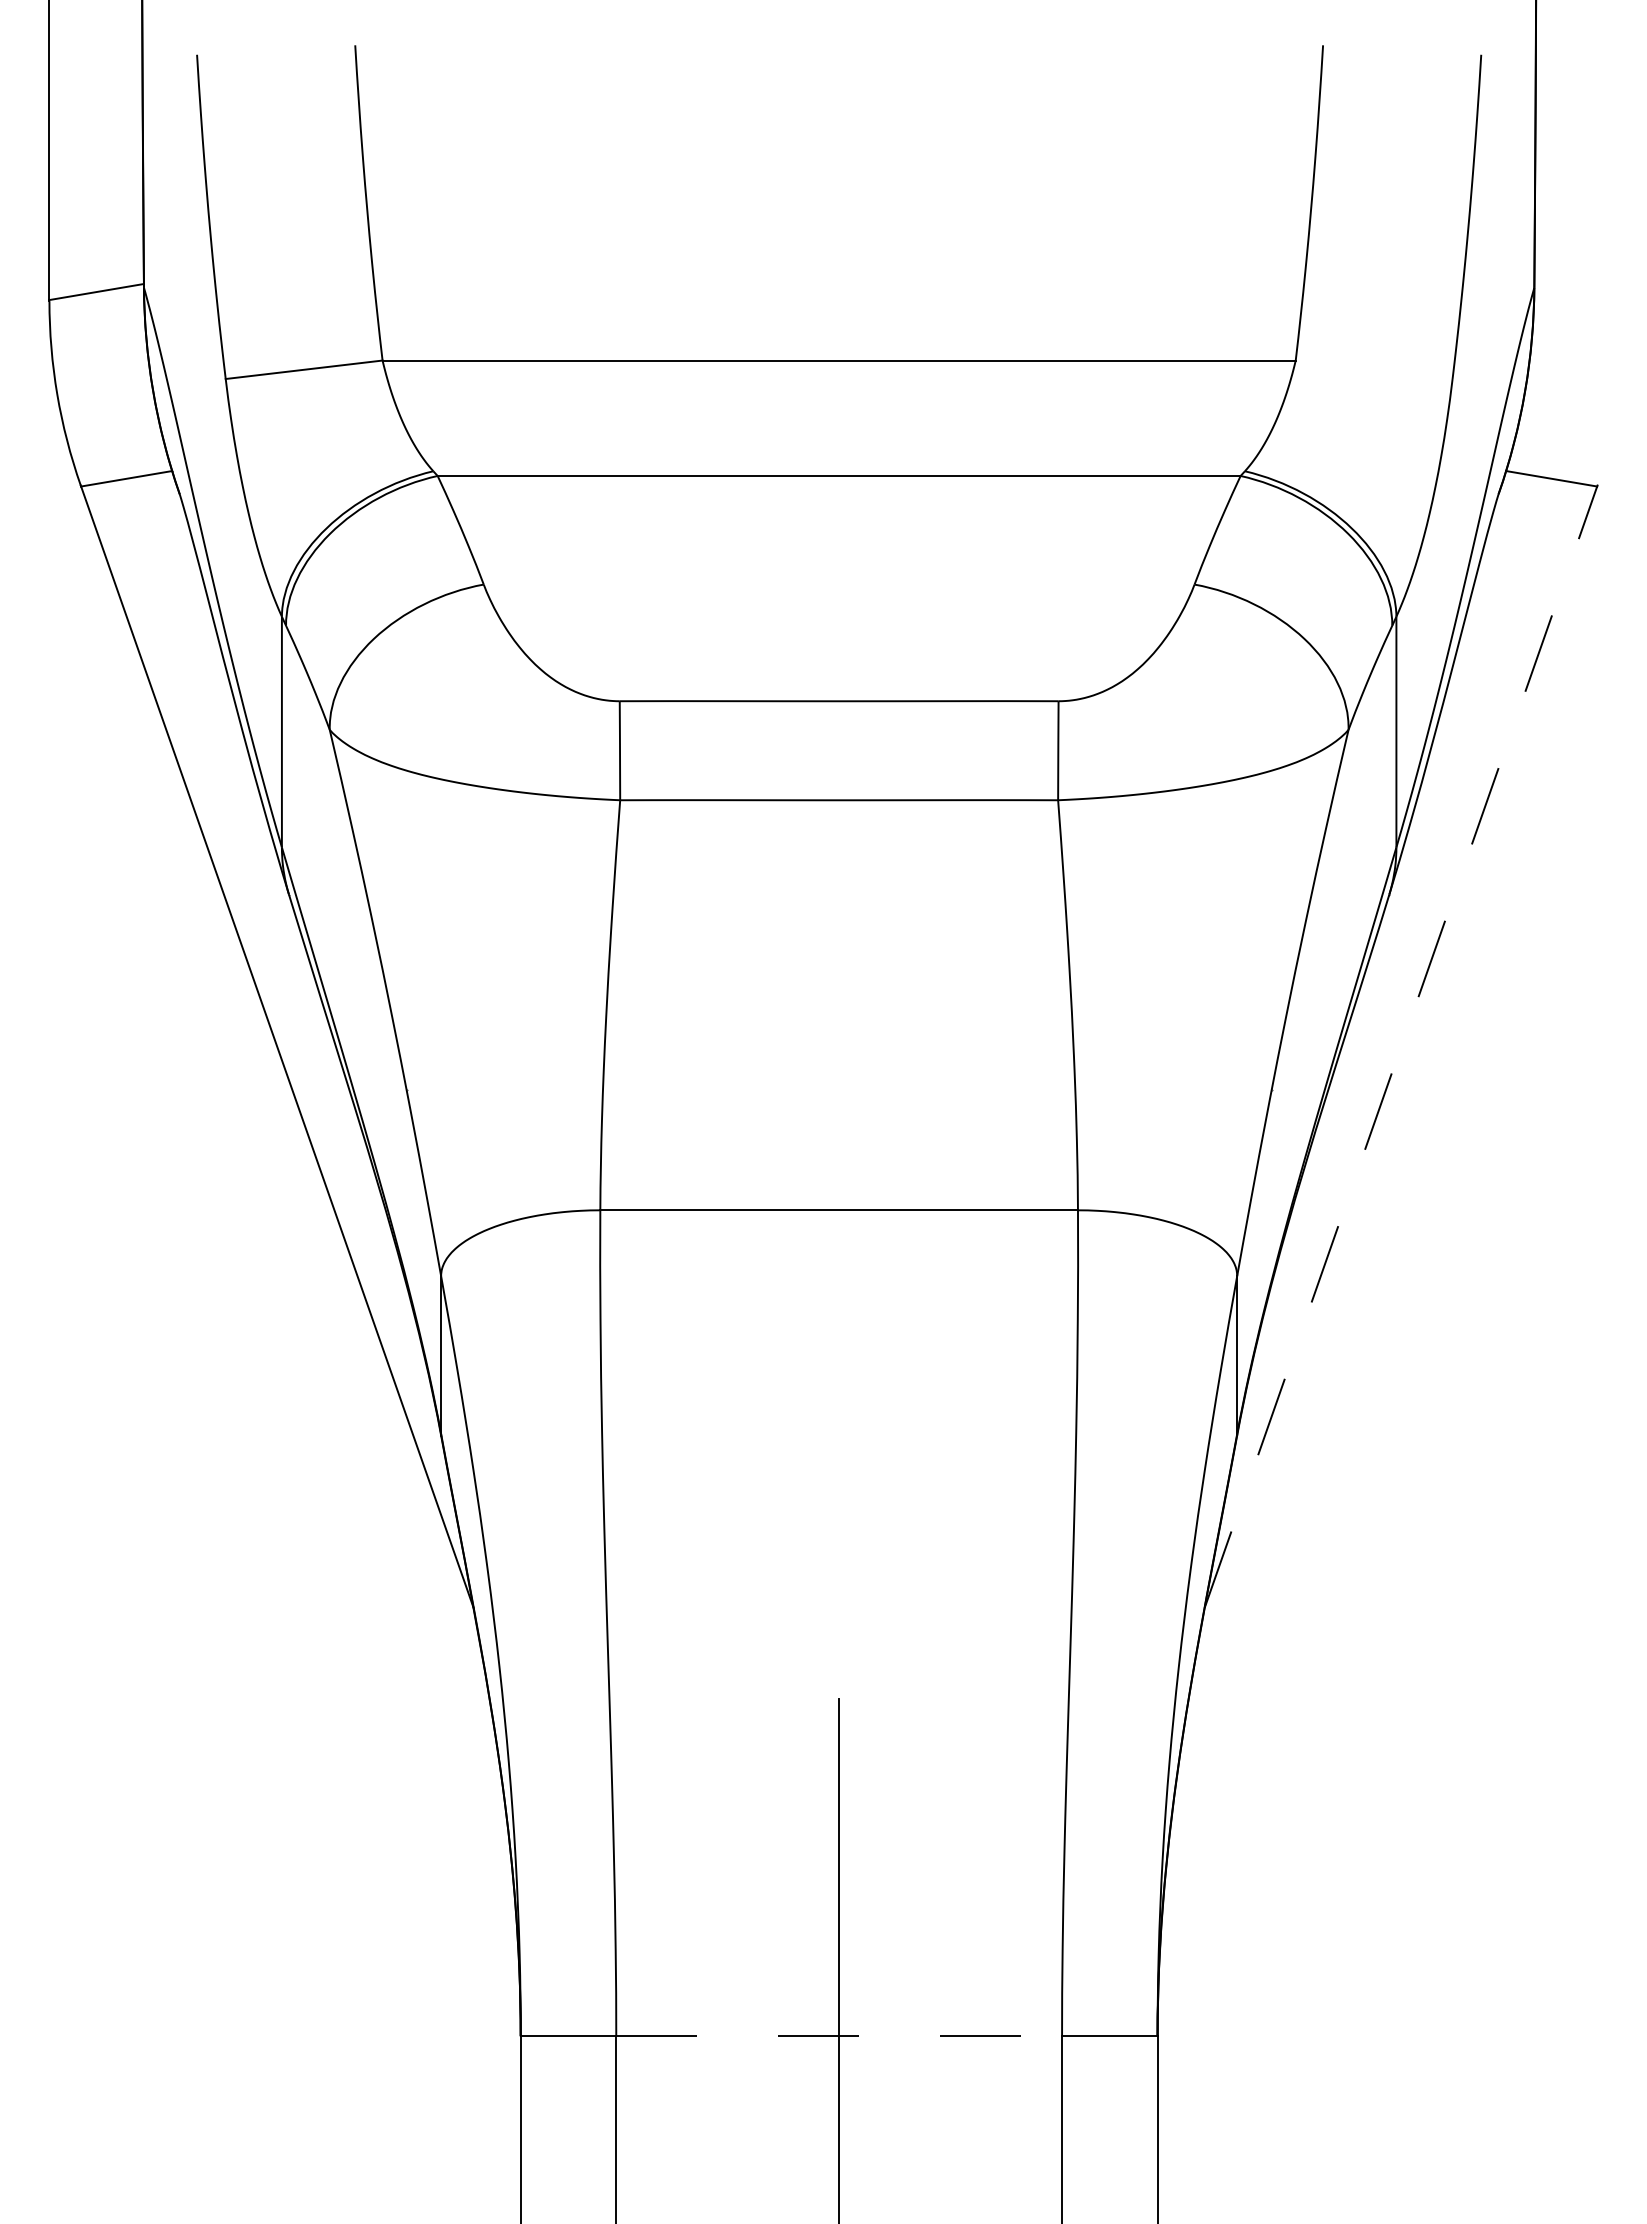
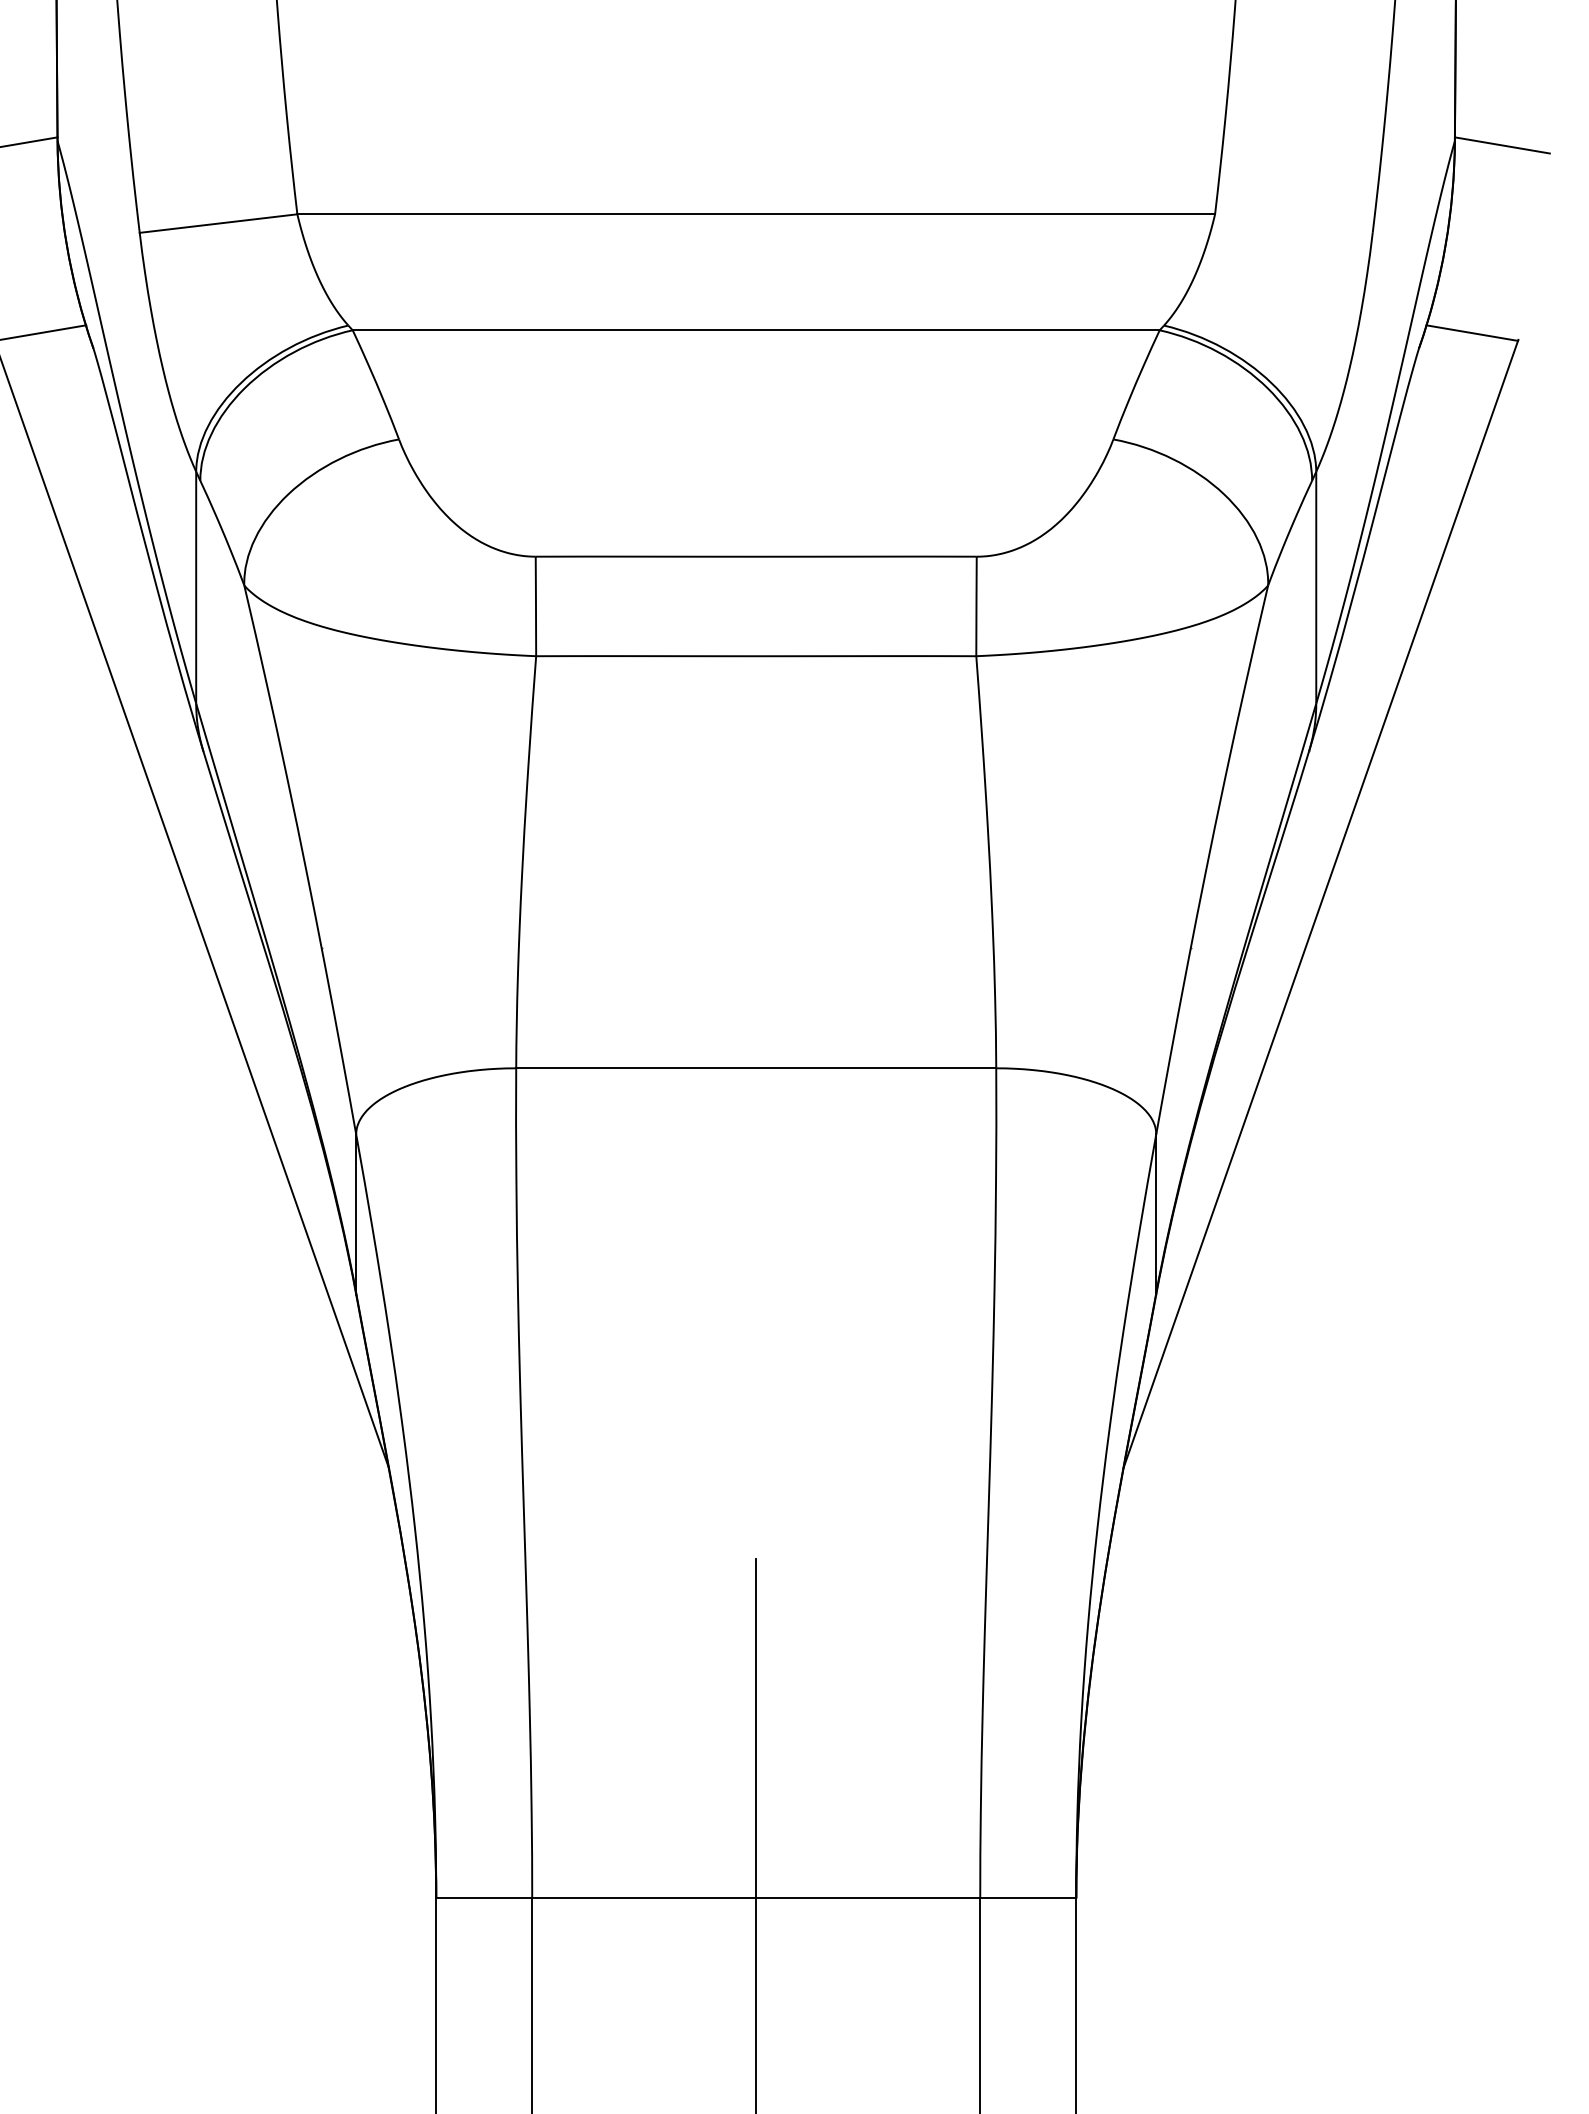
line: (1581, 292) -> (1502, 145), added
line: (1401, 1046) -> (1321, 903), dashed -> solid
line: (839, 2036) -> (756, 1898), dashed -> solid

